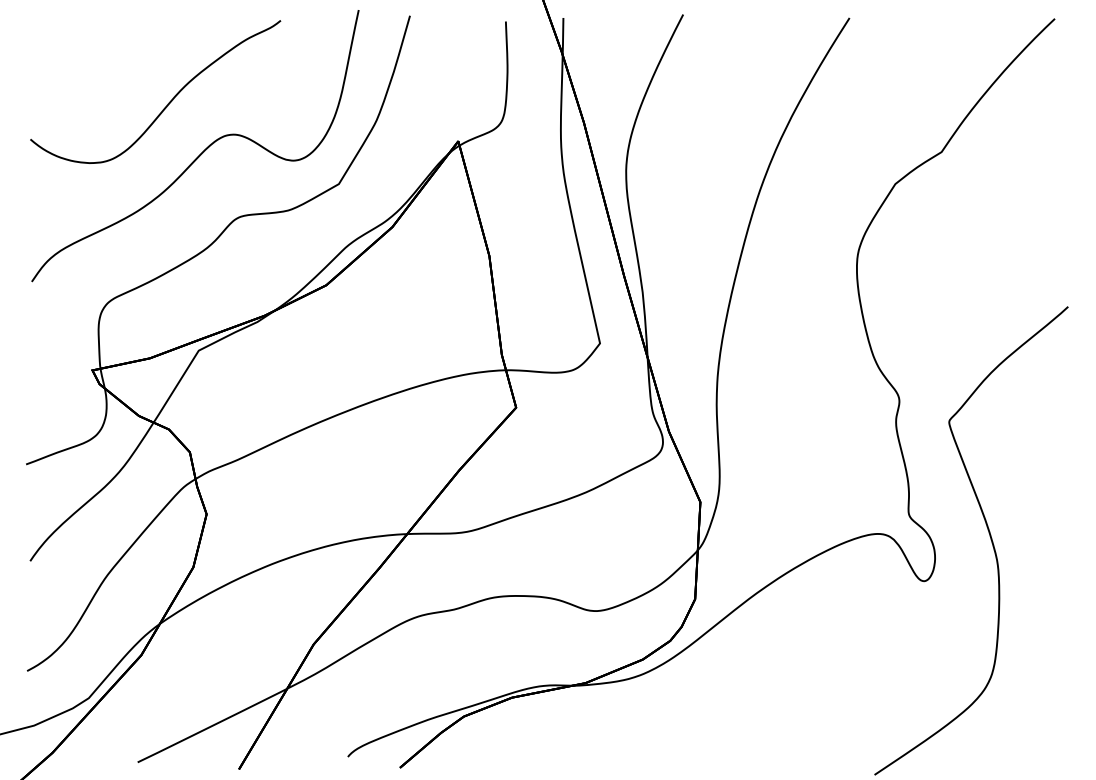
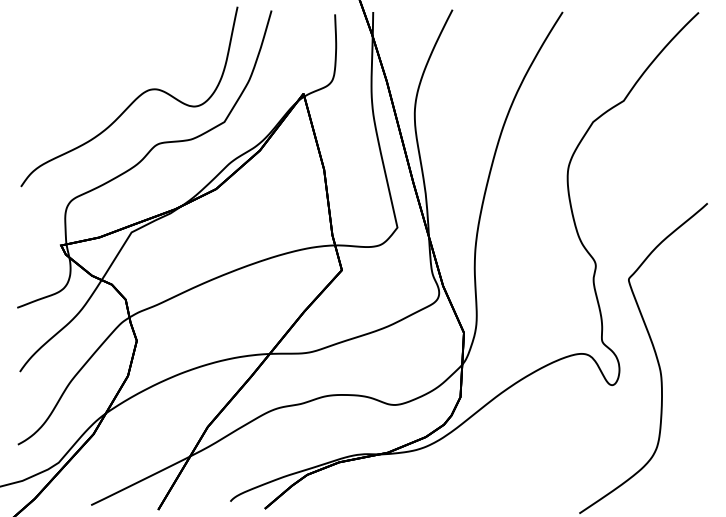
curve: (166, 103) -> (110, 68), removed

